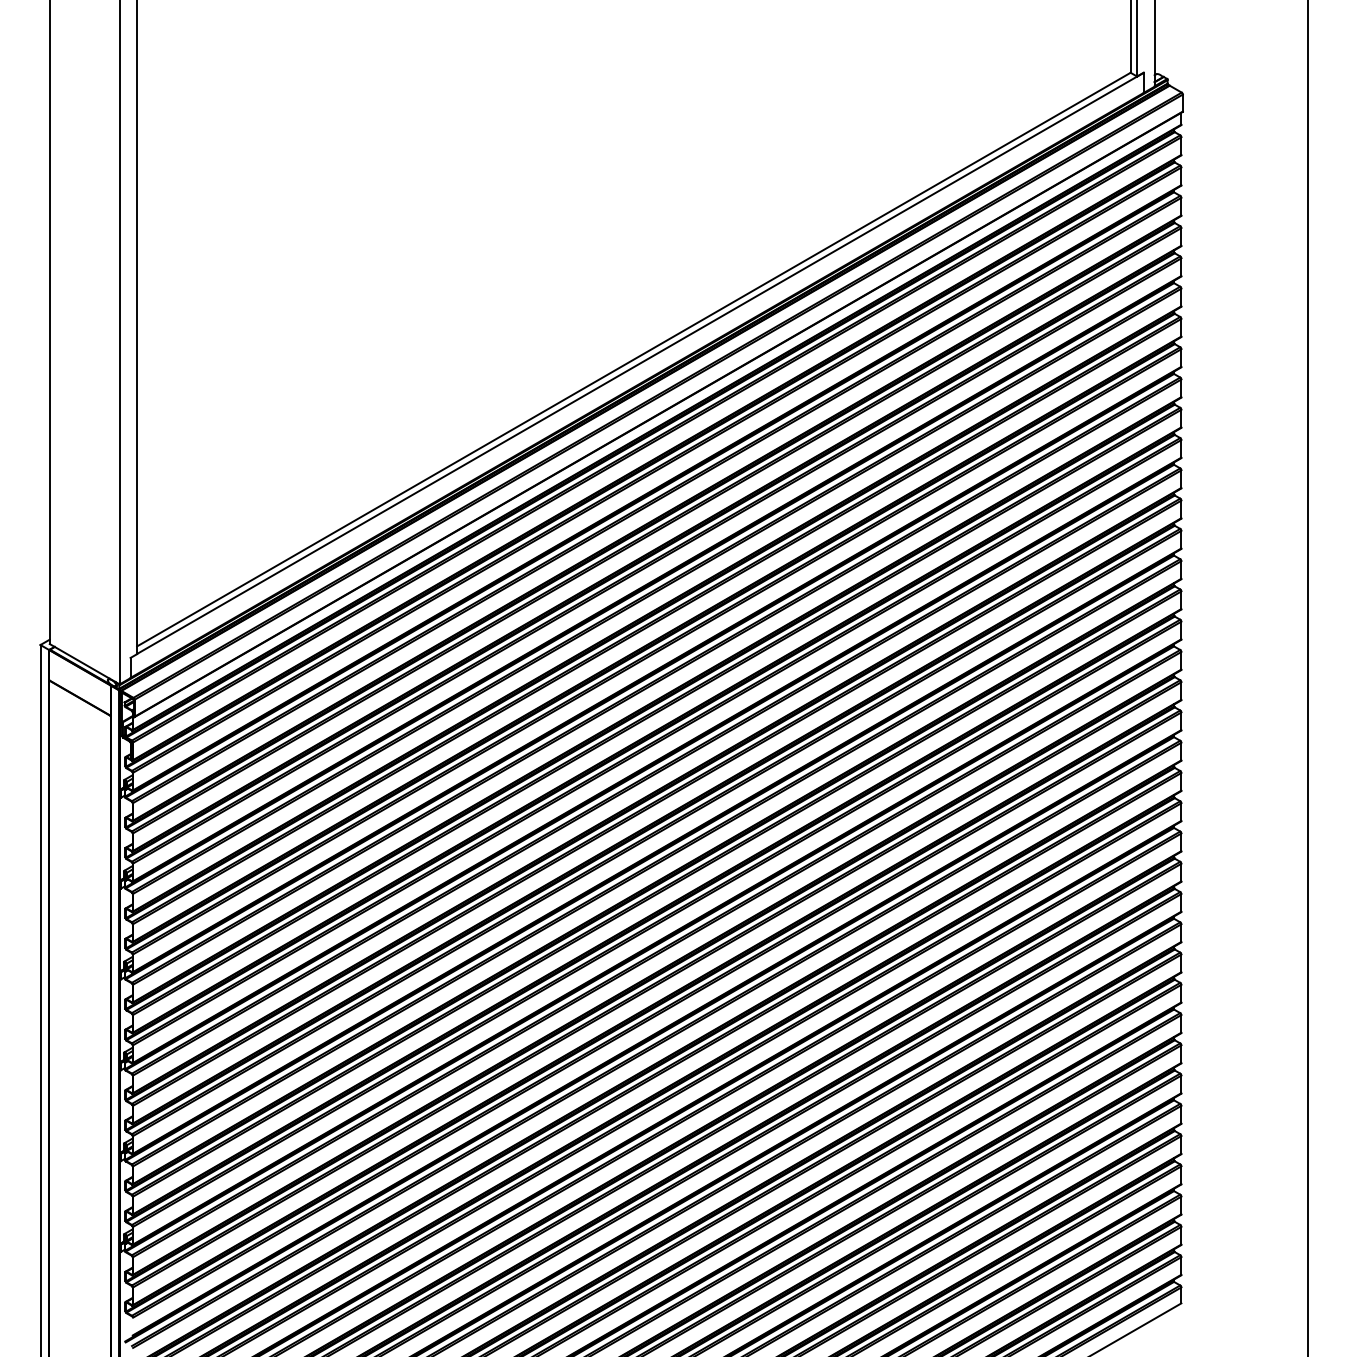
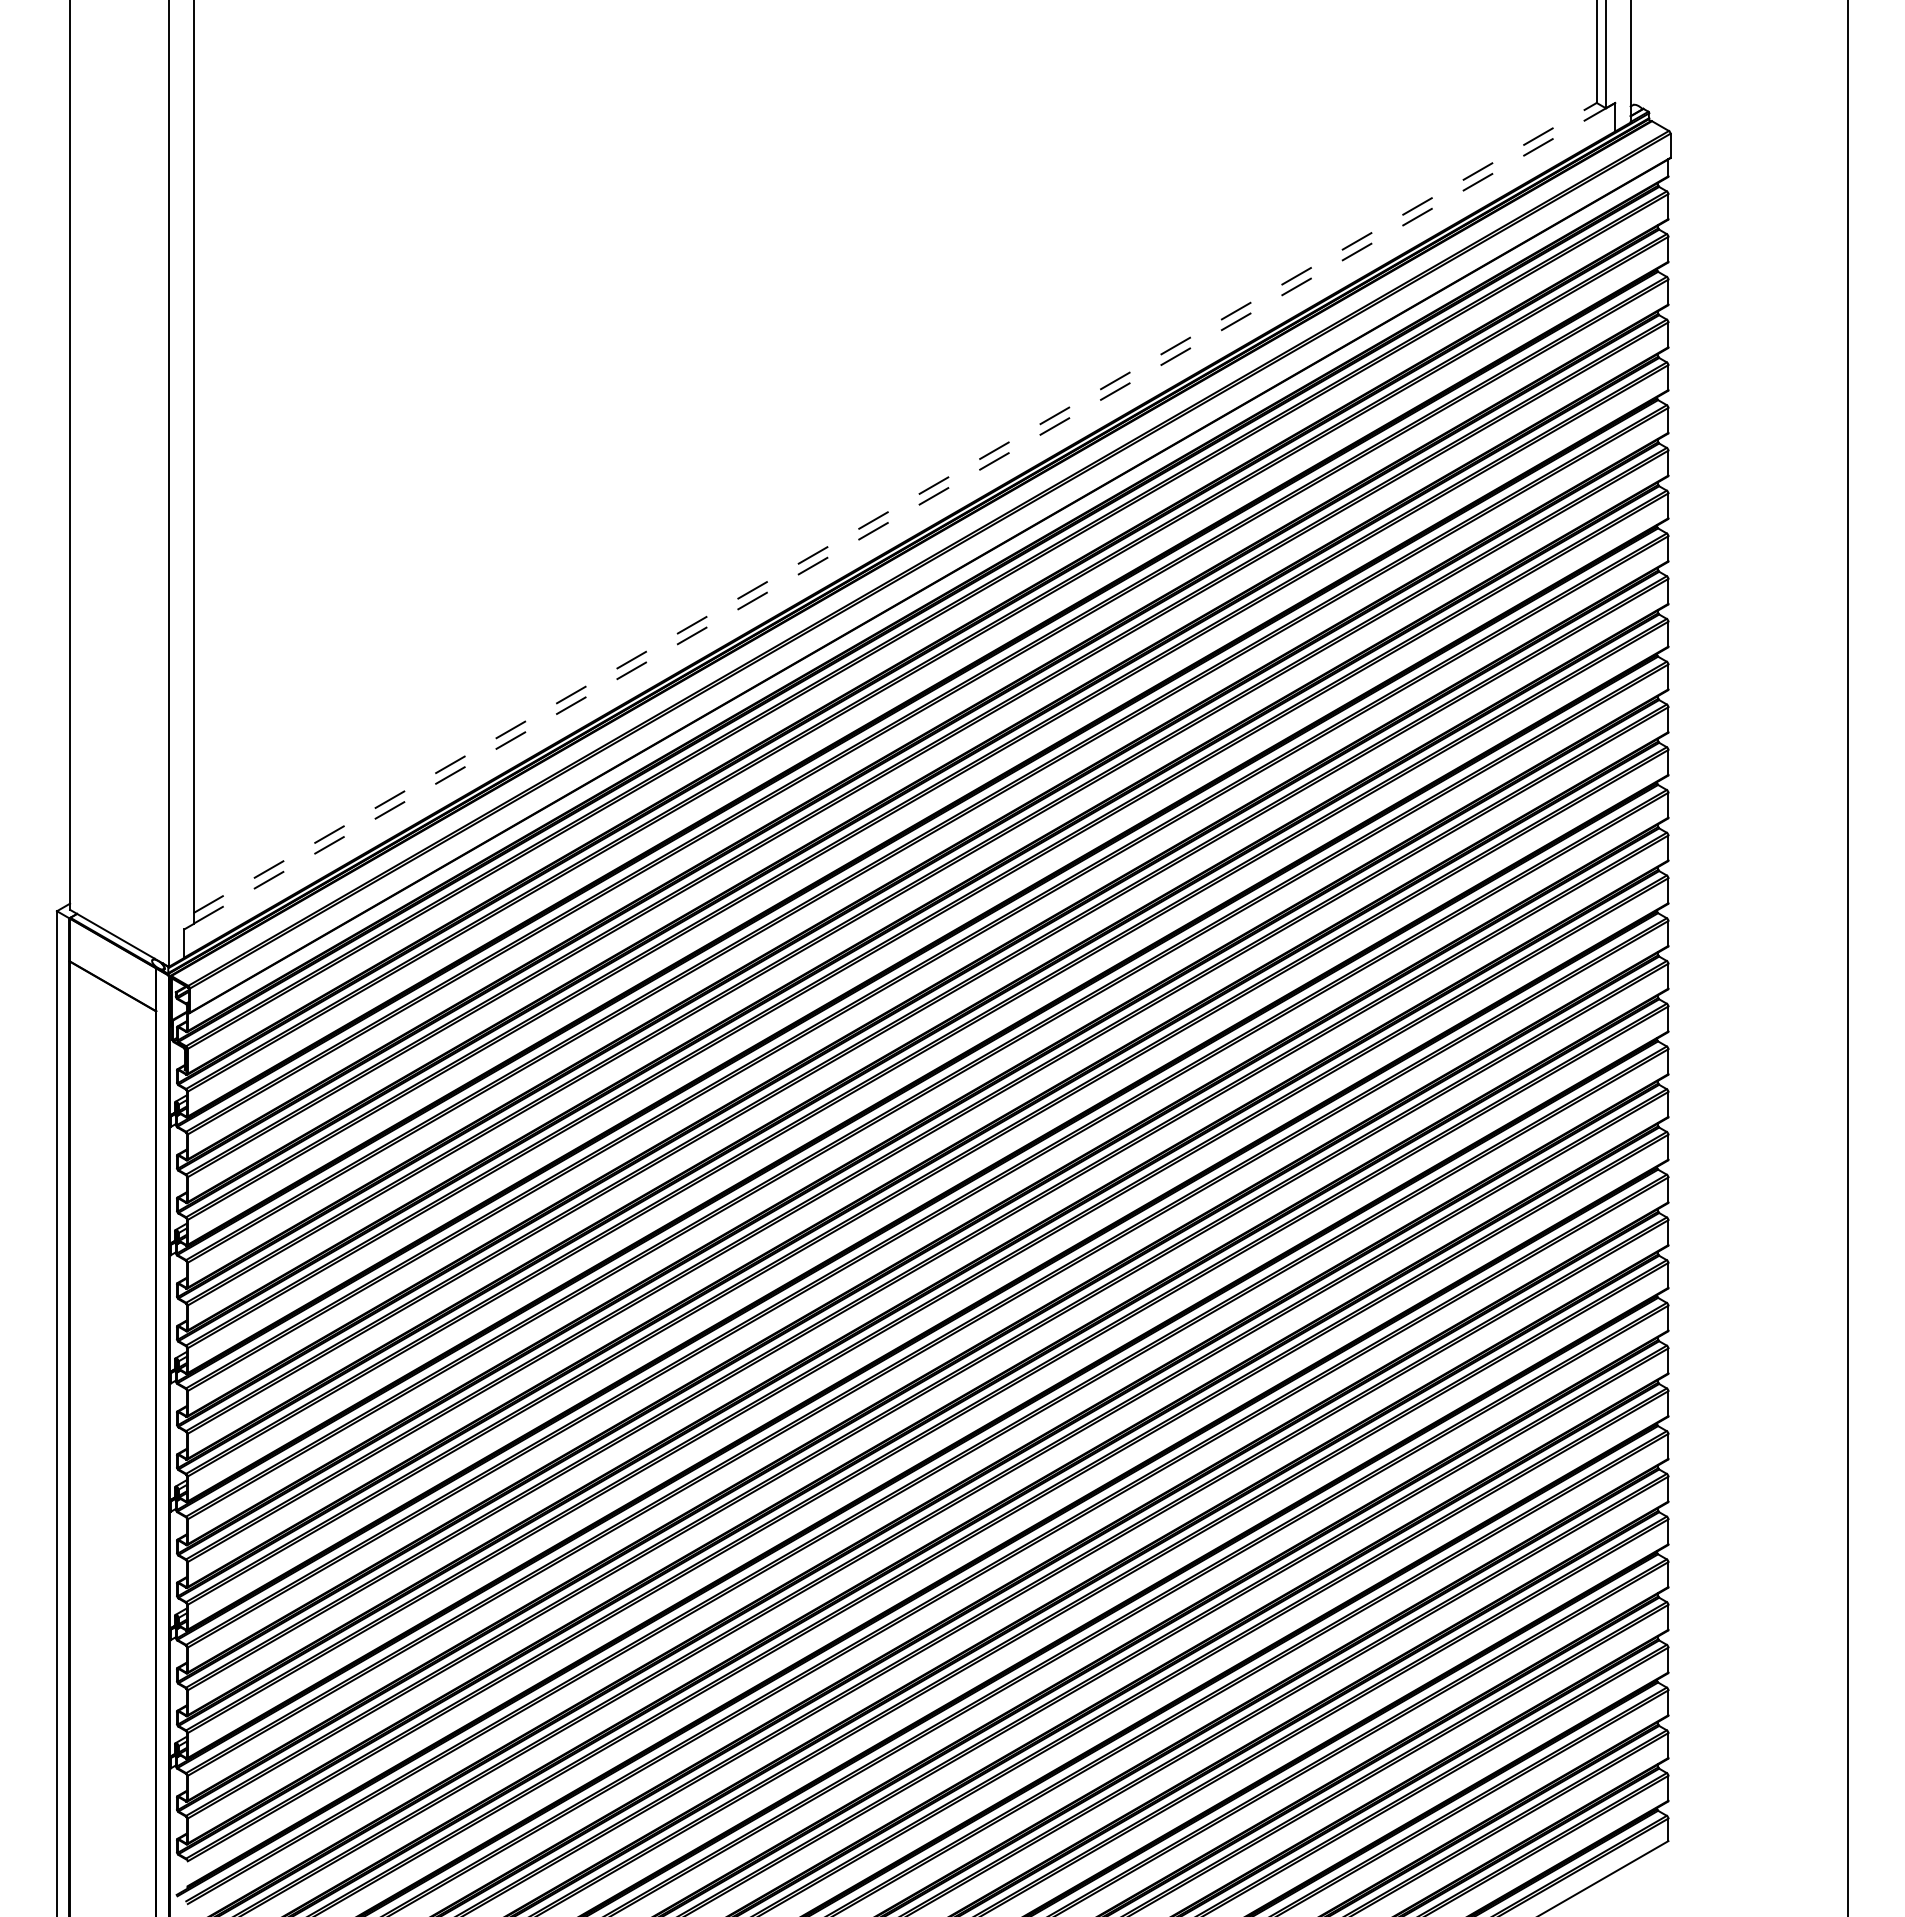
line: (634, 359) -> (895, 507), solid -> dashed
line: (640, 363) -> (904, 513), solid -> dashed

